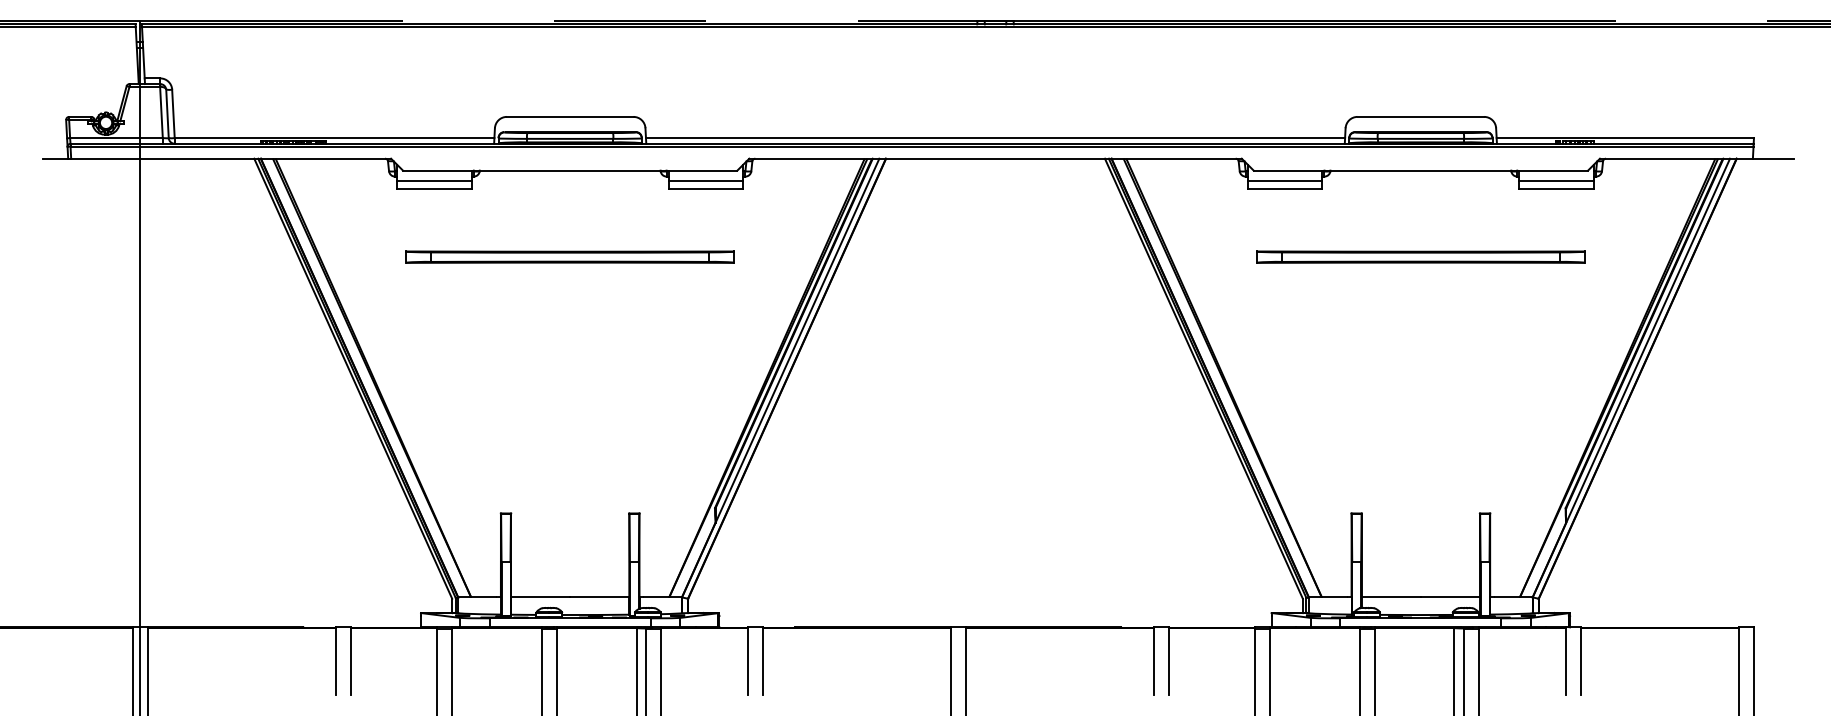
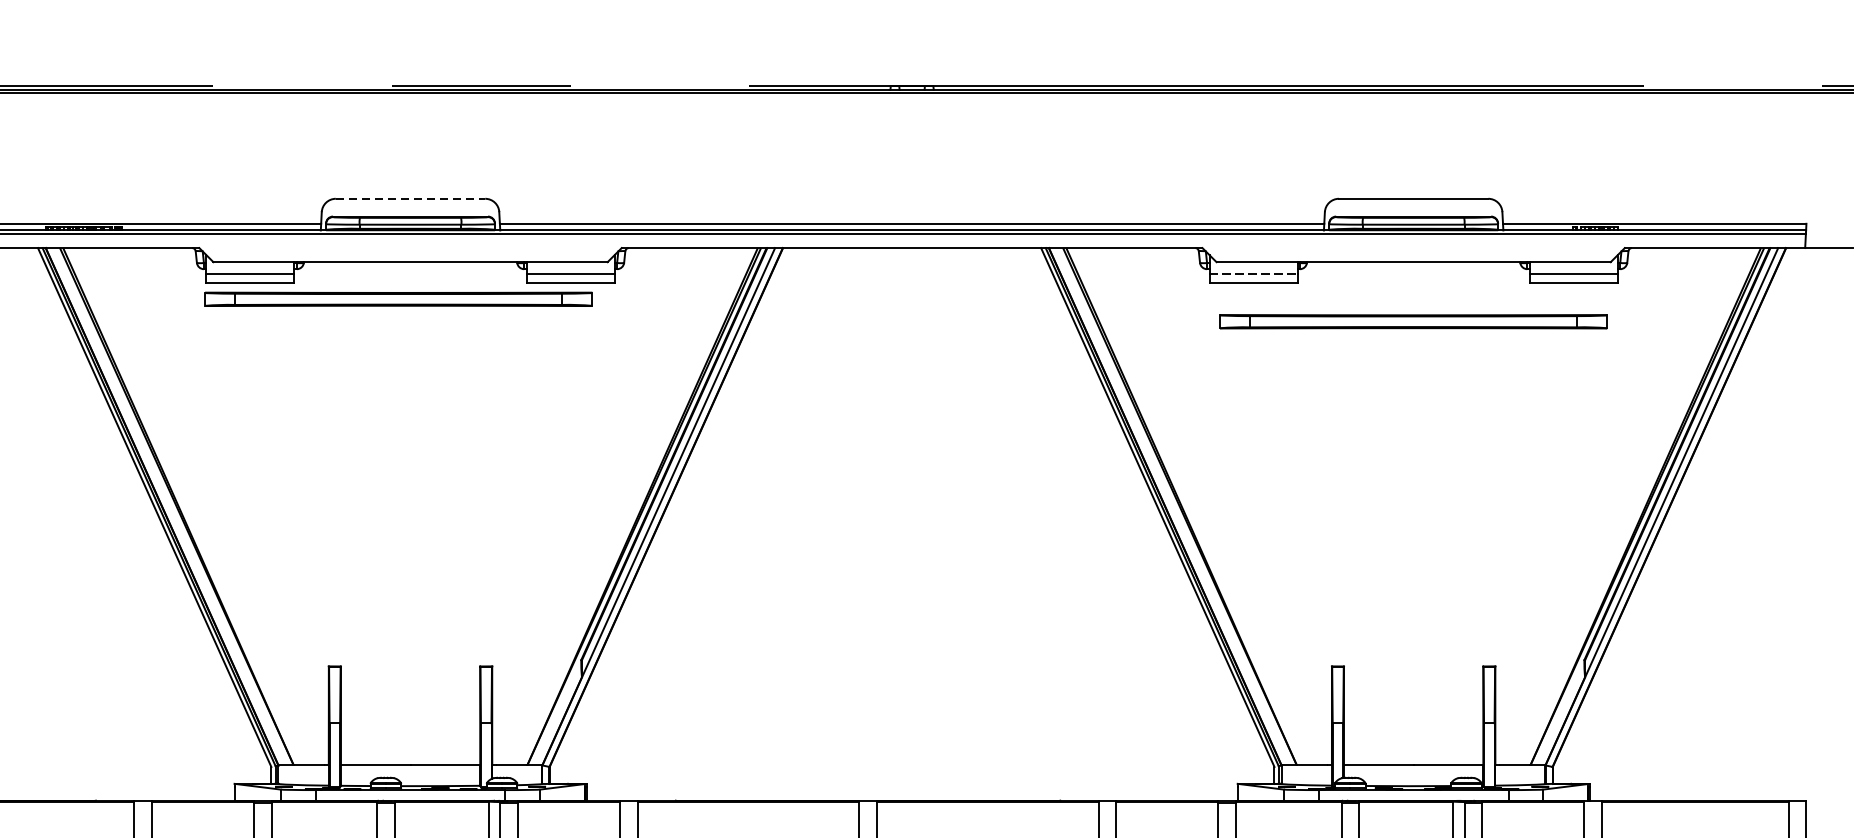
line: (570, 116) -> (410, 198), solid -> dashed
line: (1285, 180) -> (1254, 273), solid -> dashed
part: (569, 256) -> (397, 298), moved
part: (1420, 256) -> (1413, 320), moved

